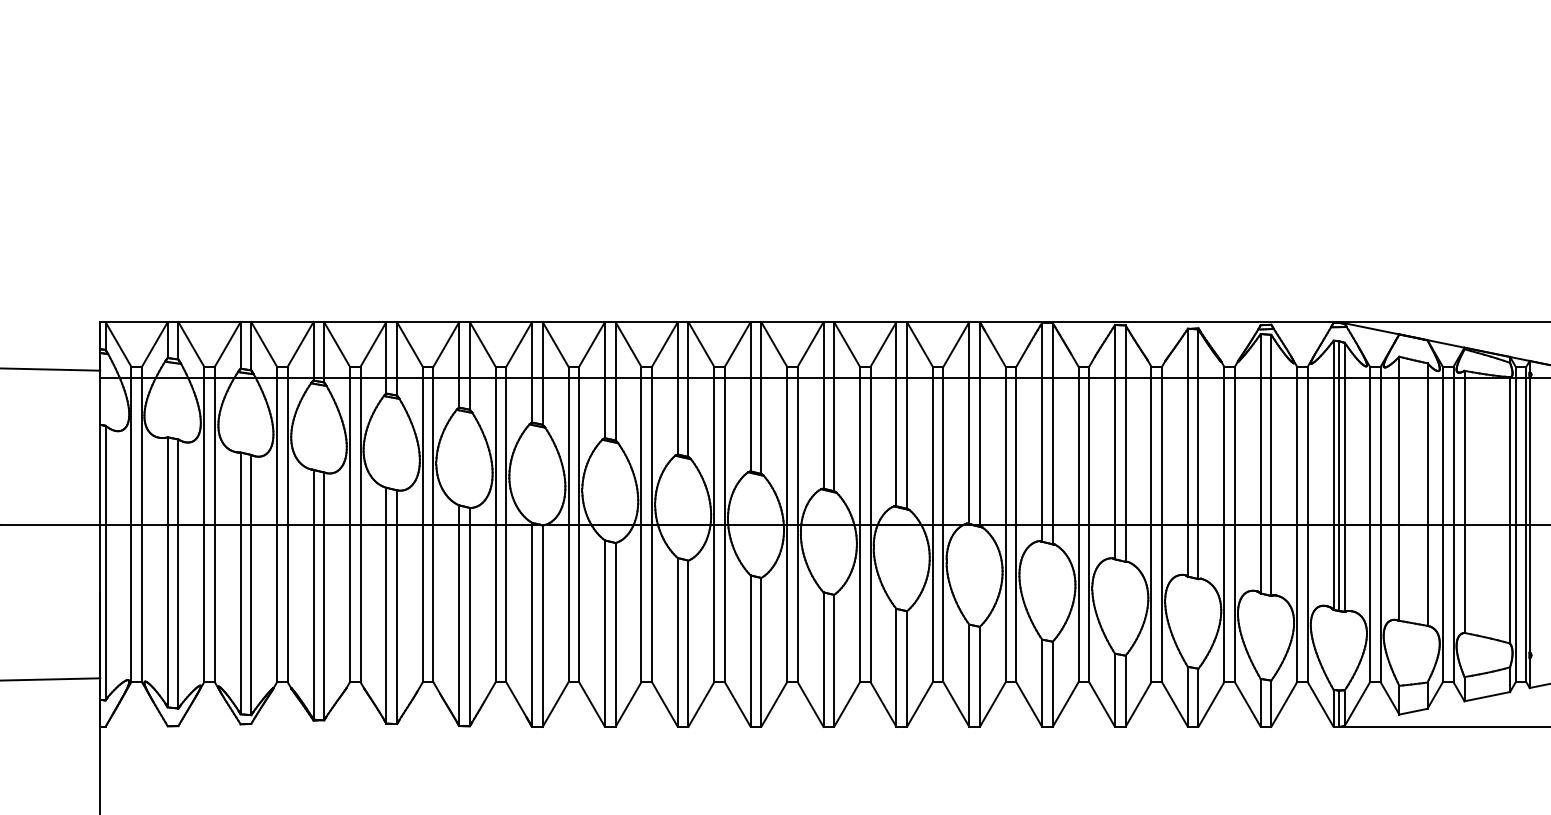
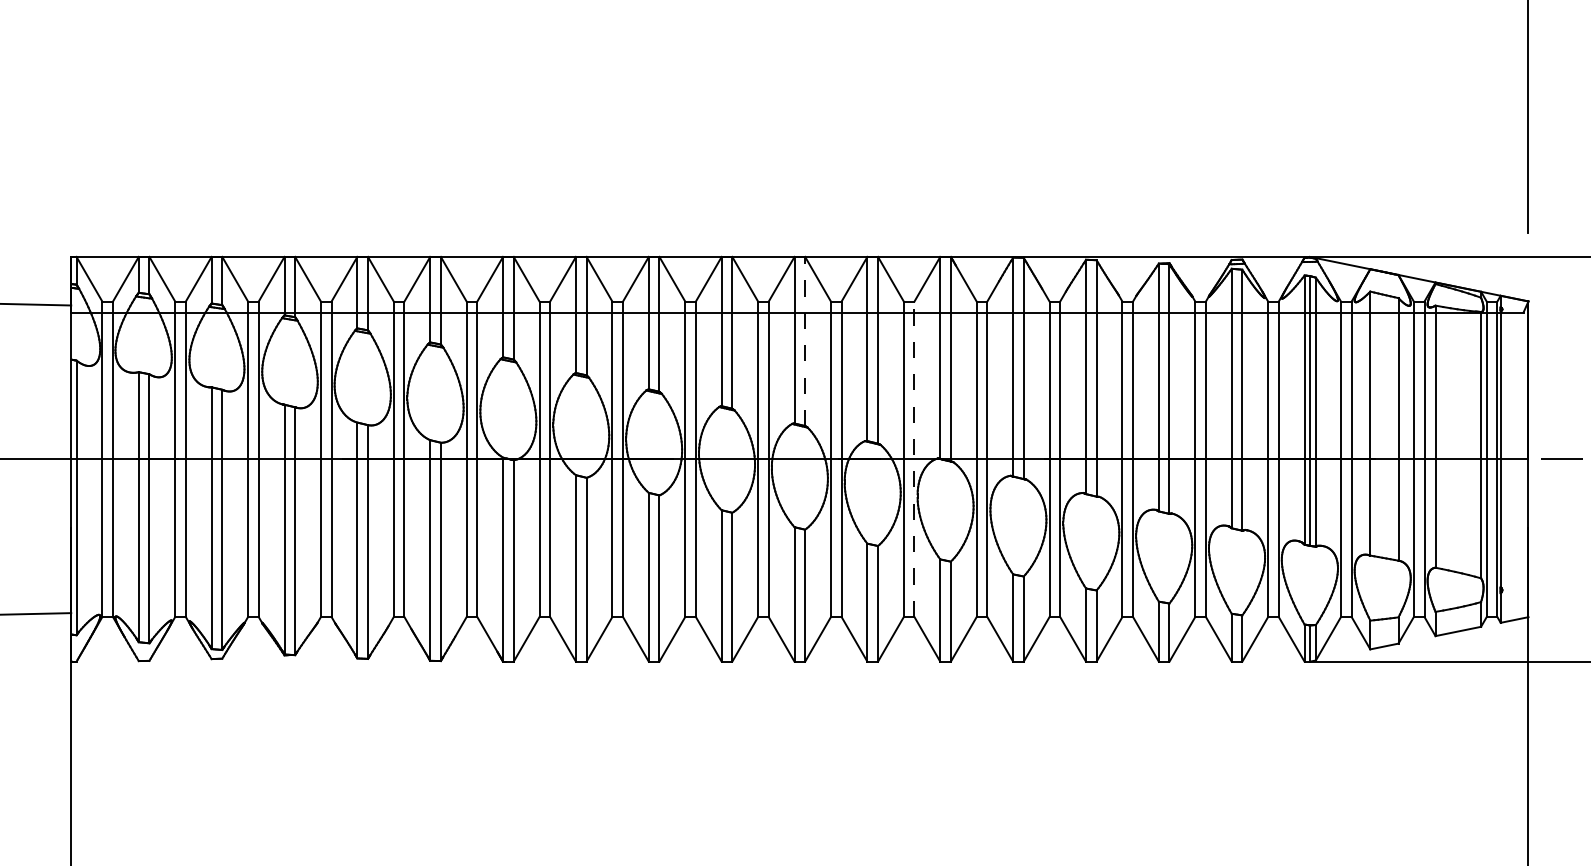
line: (834, 406) -> (805, 341), solid -> dashed
line: (943, 524) -> (914, 459), solid -> dashed

